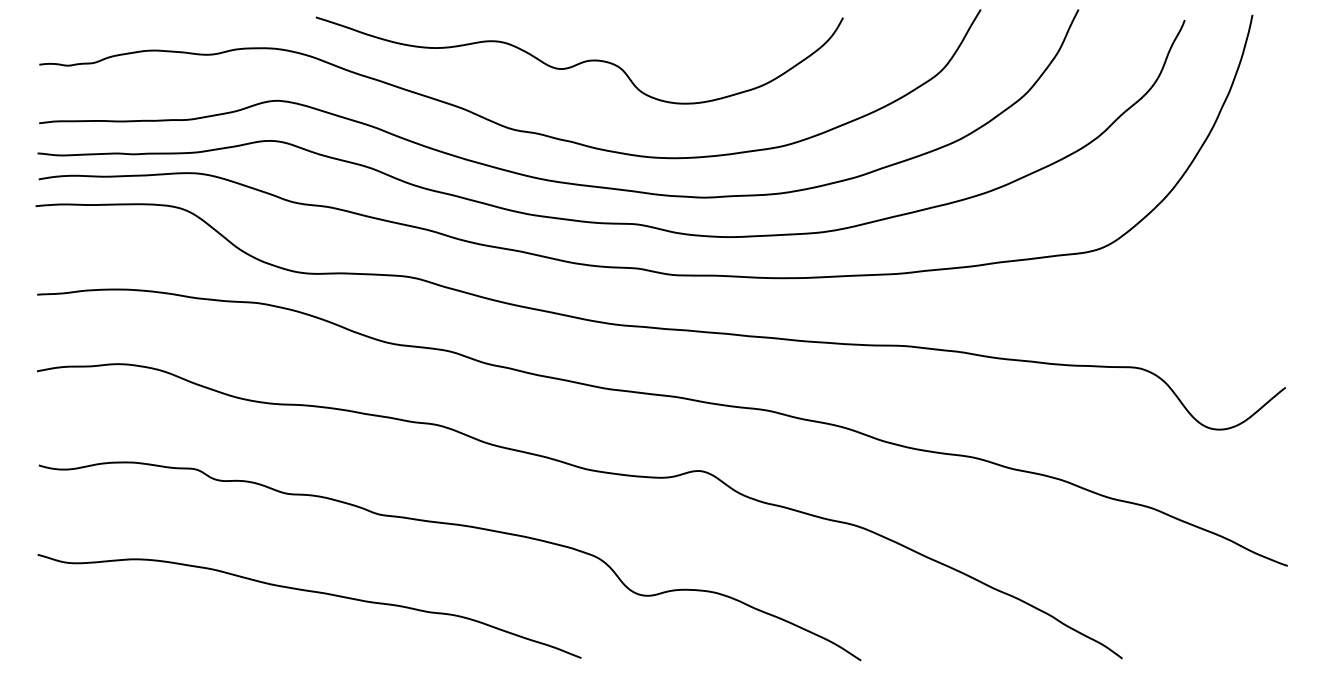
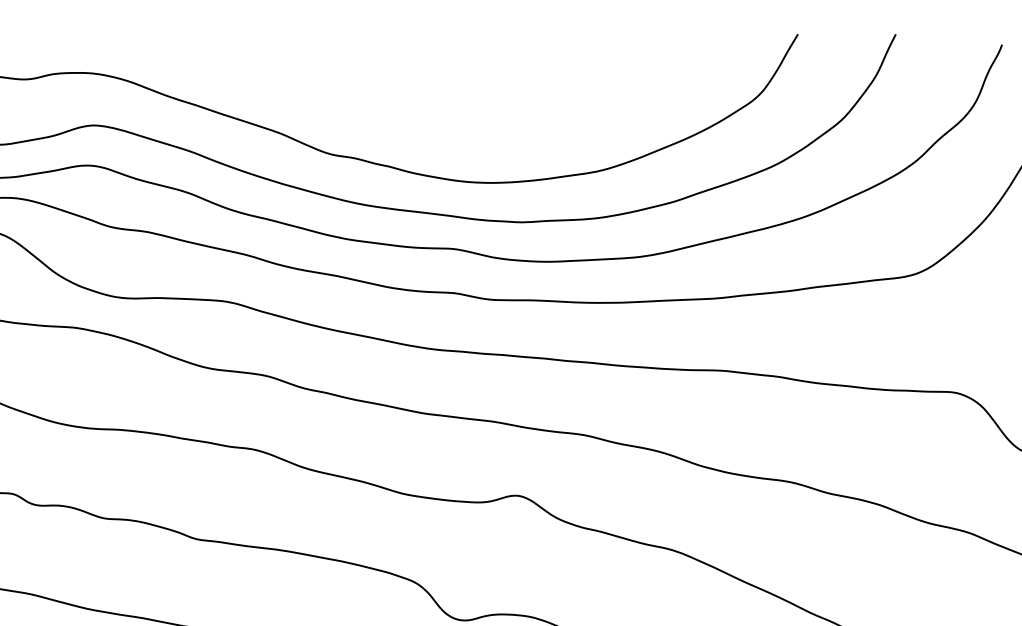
curve: (579, 62) -> (396, 87), removed

